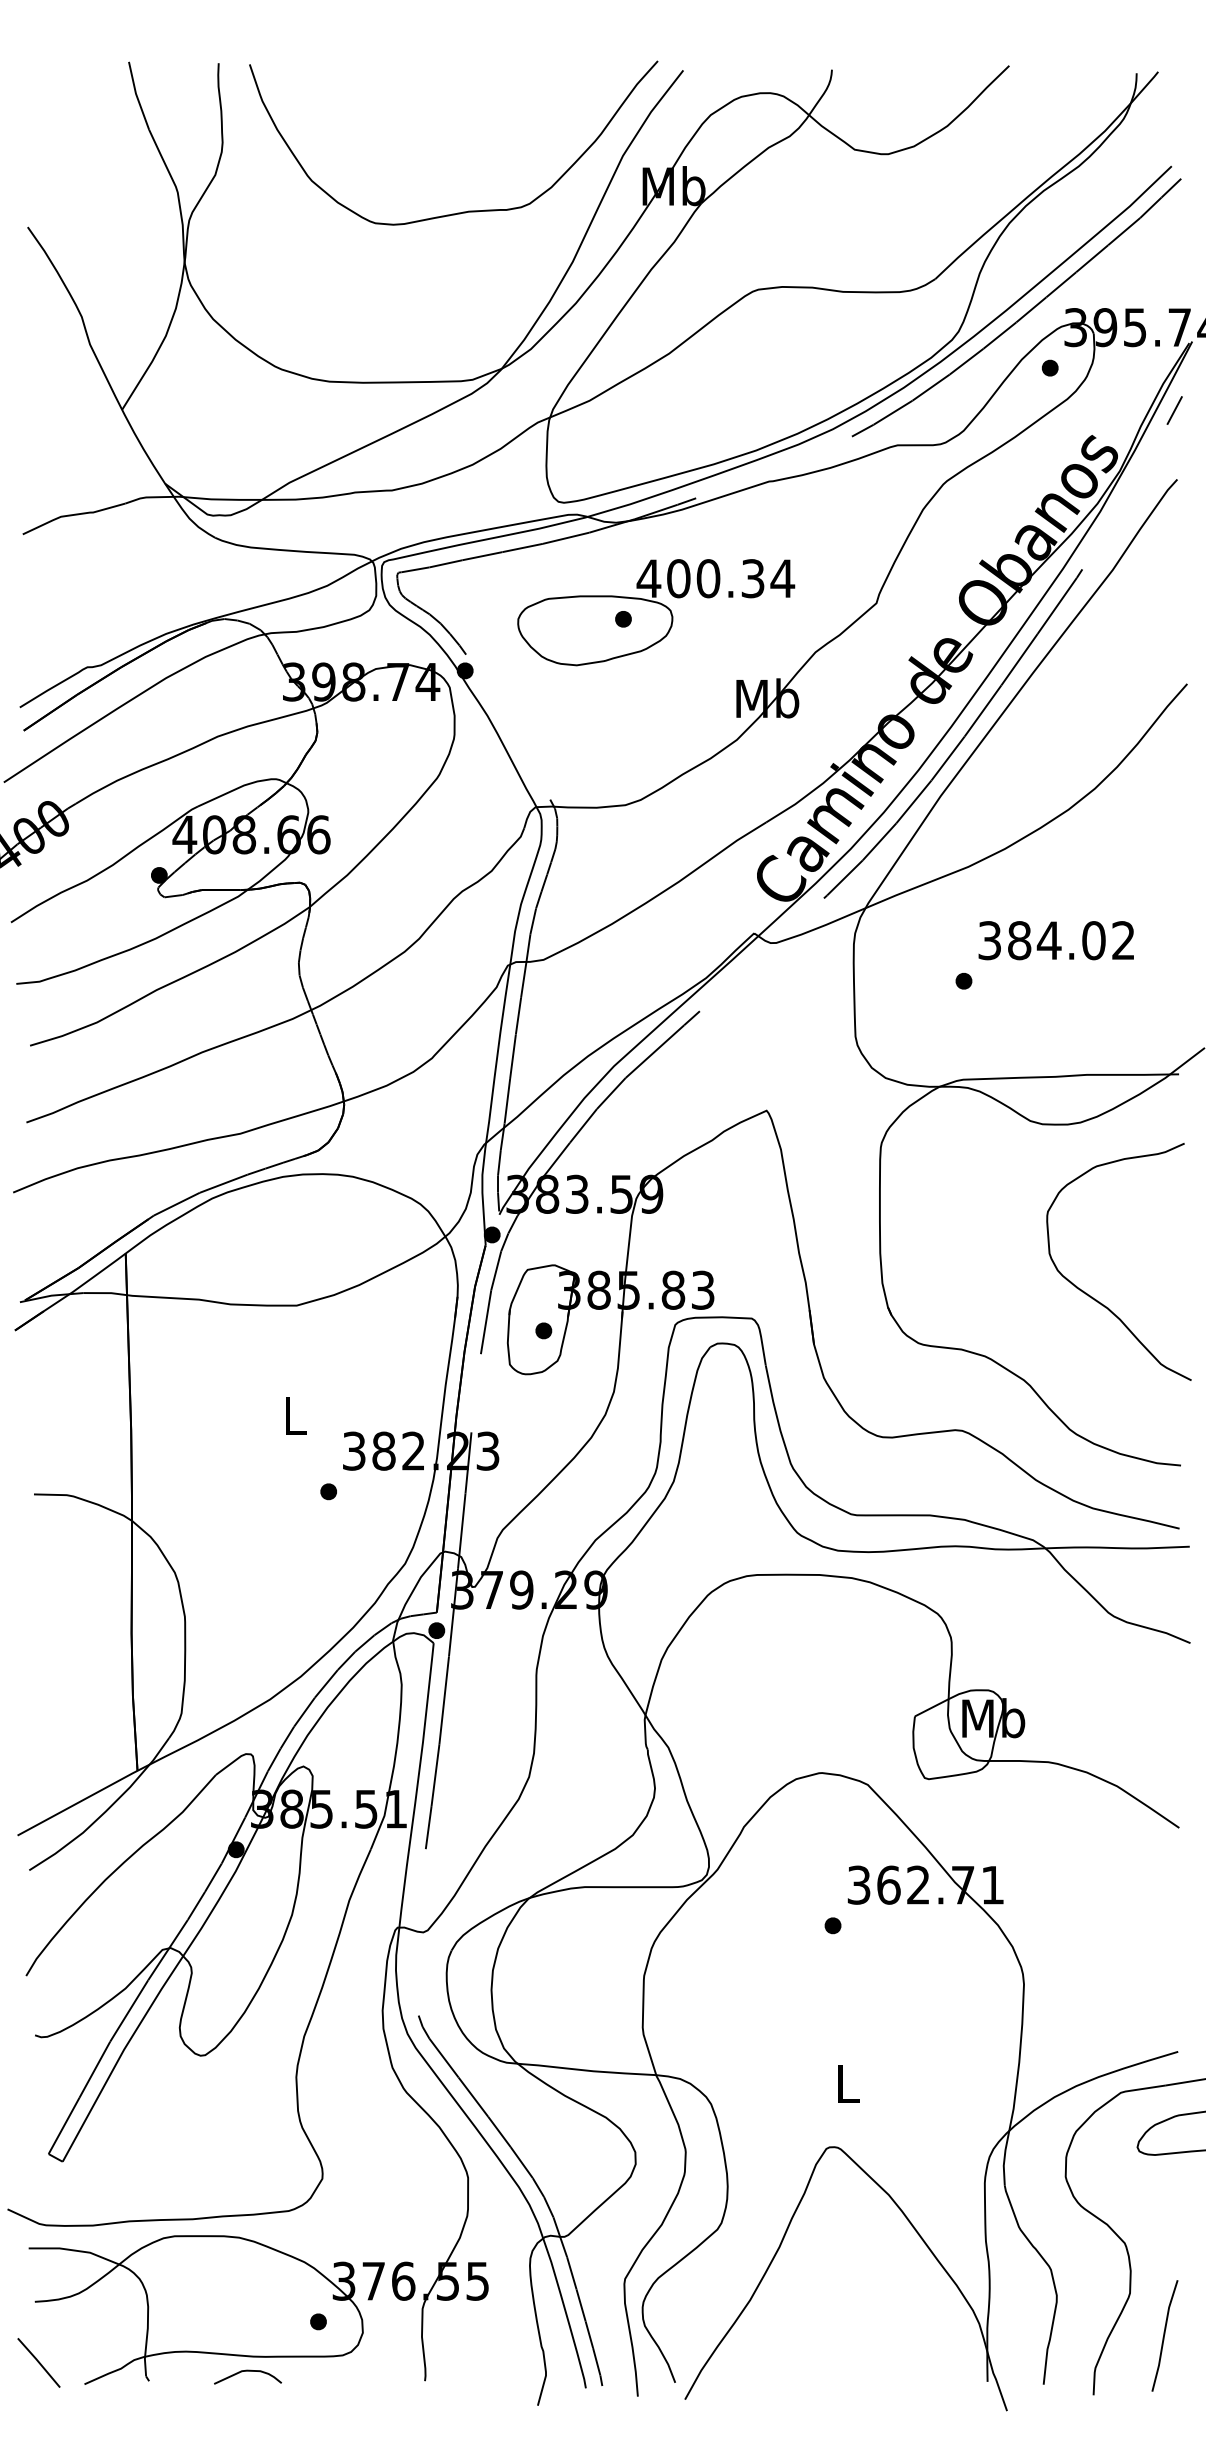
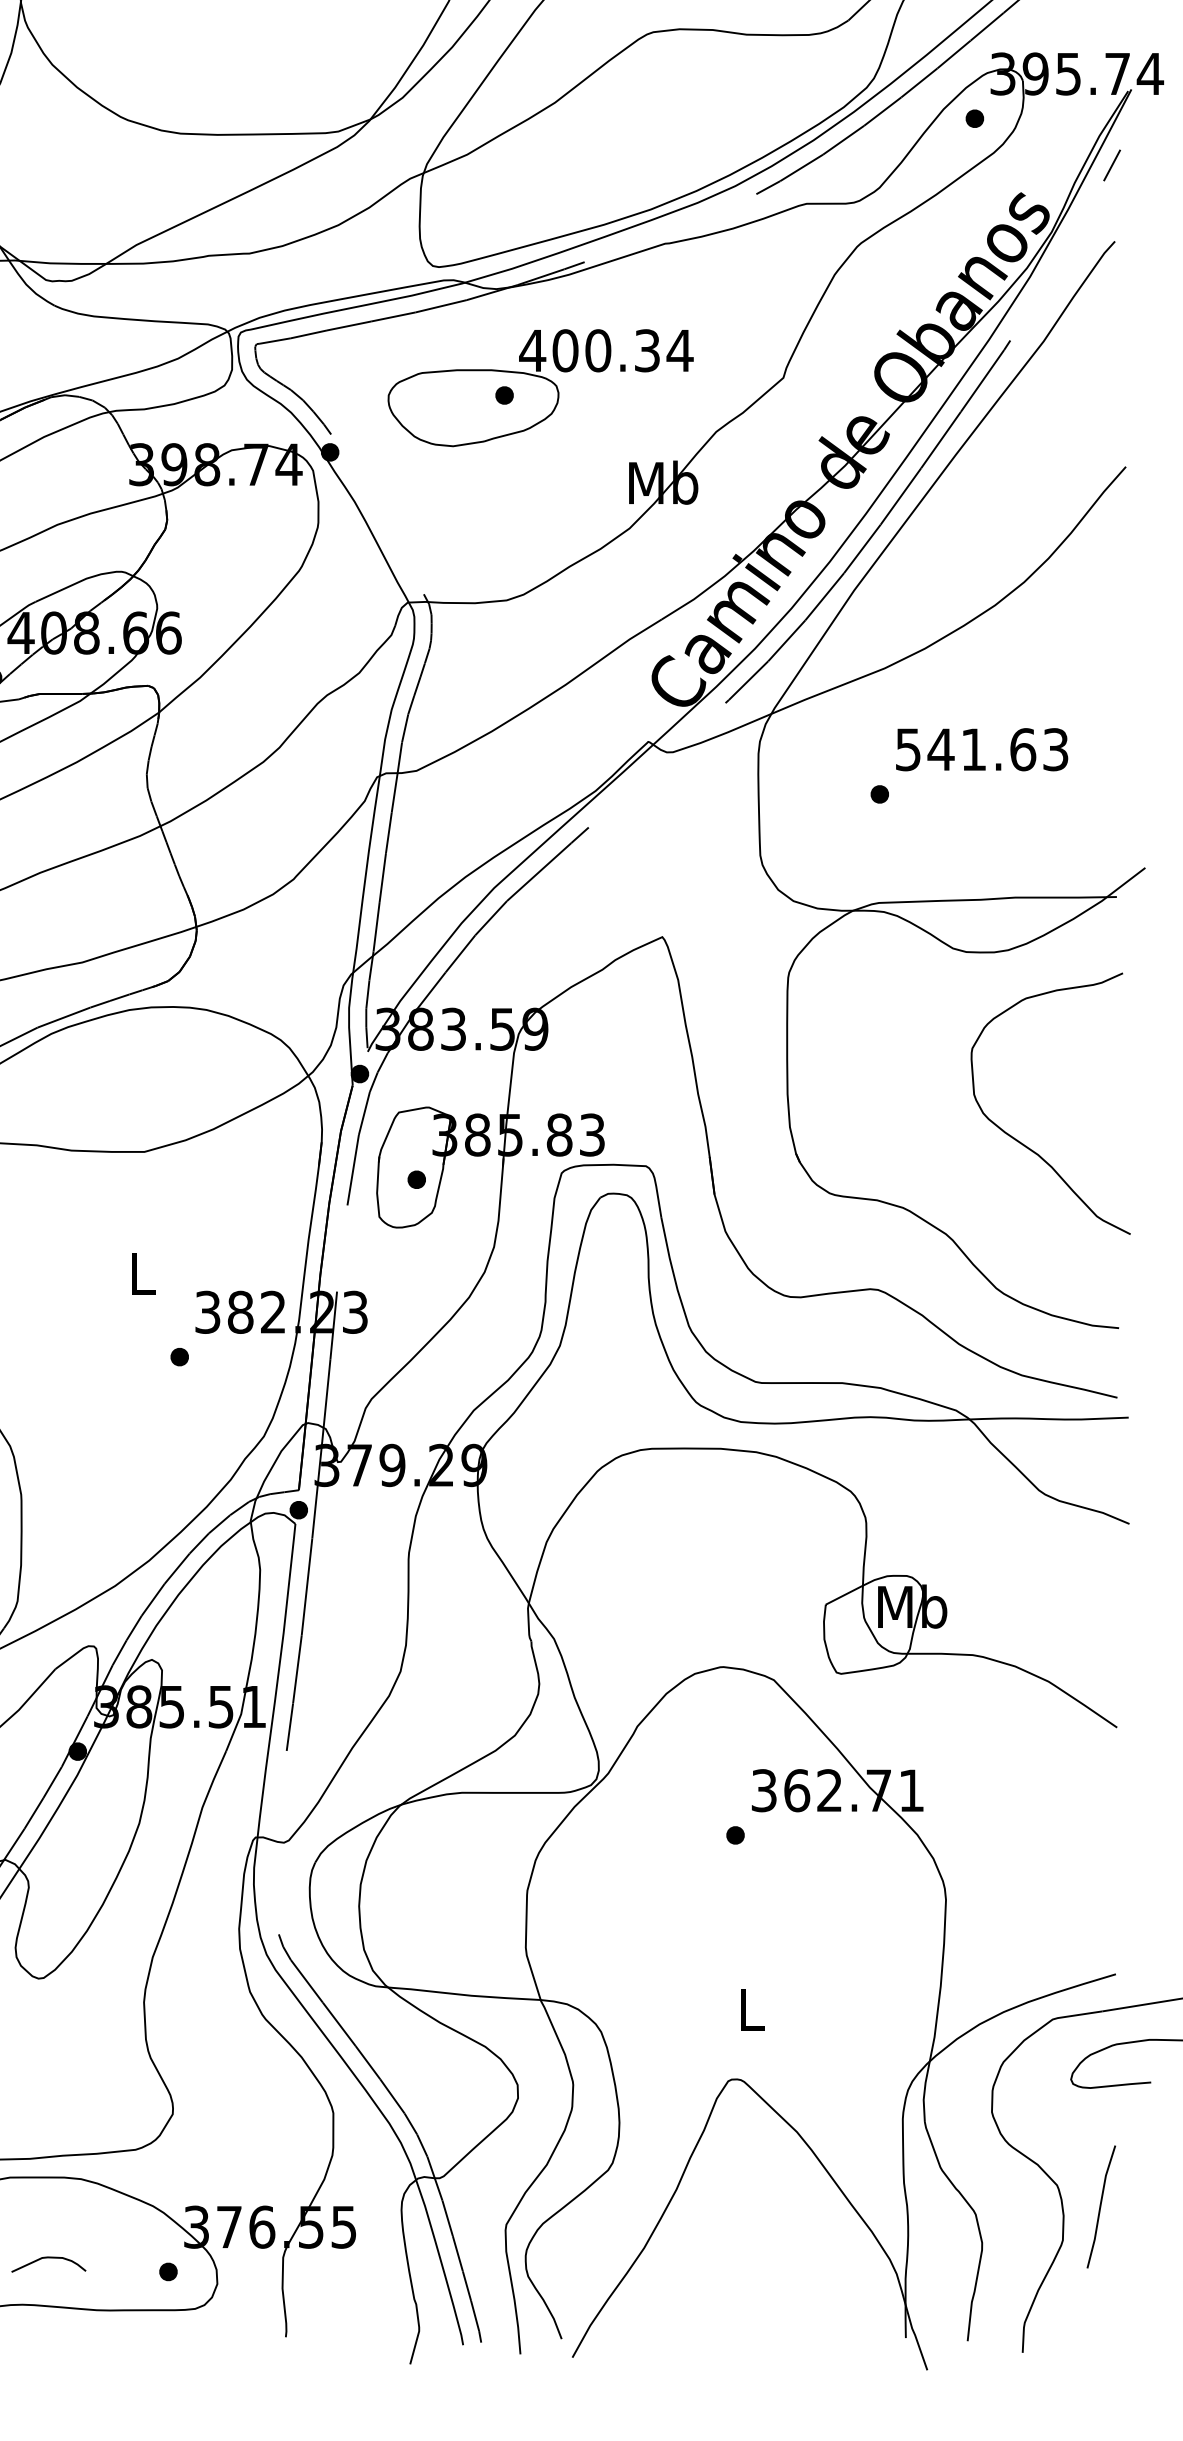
text: (1056, 940) -> (981, 749), 384.02 -> 541.63
line: (1164, 2335) -> (1100, 2206), moved
curve: (247, 2371) -> (48, 2258), moved

